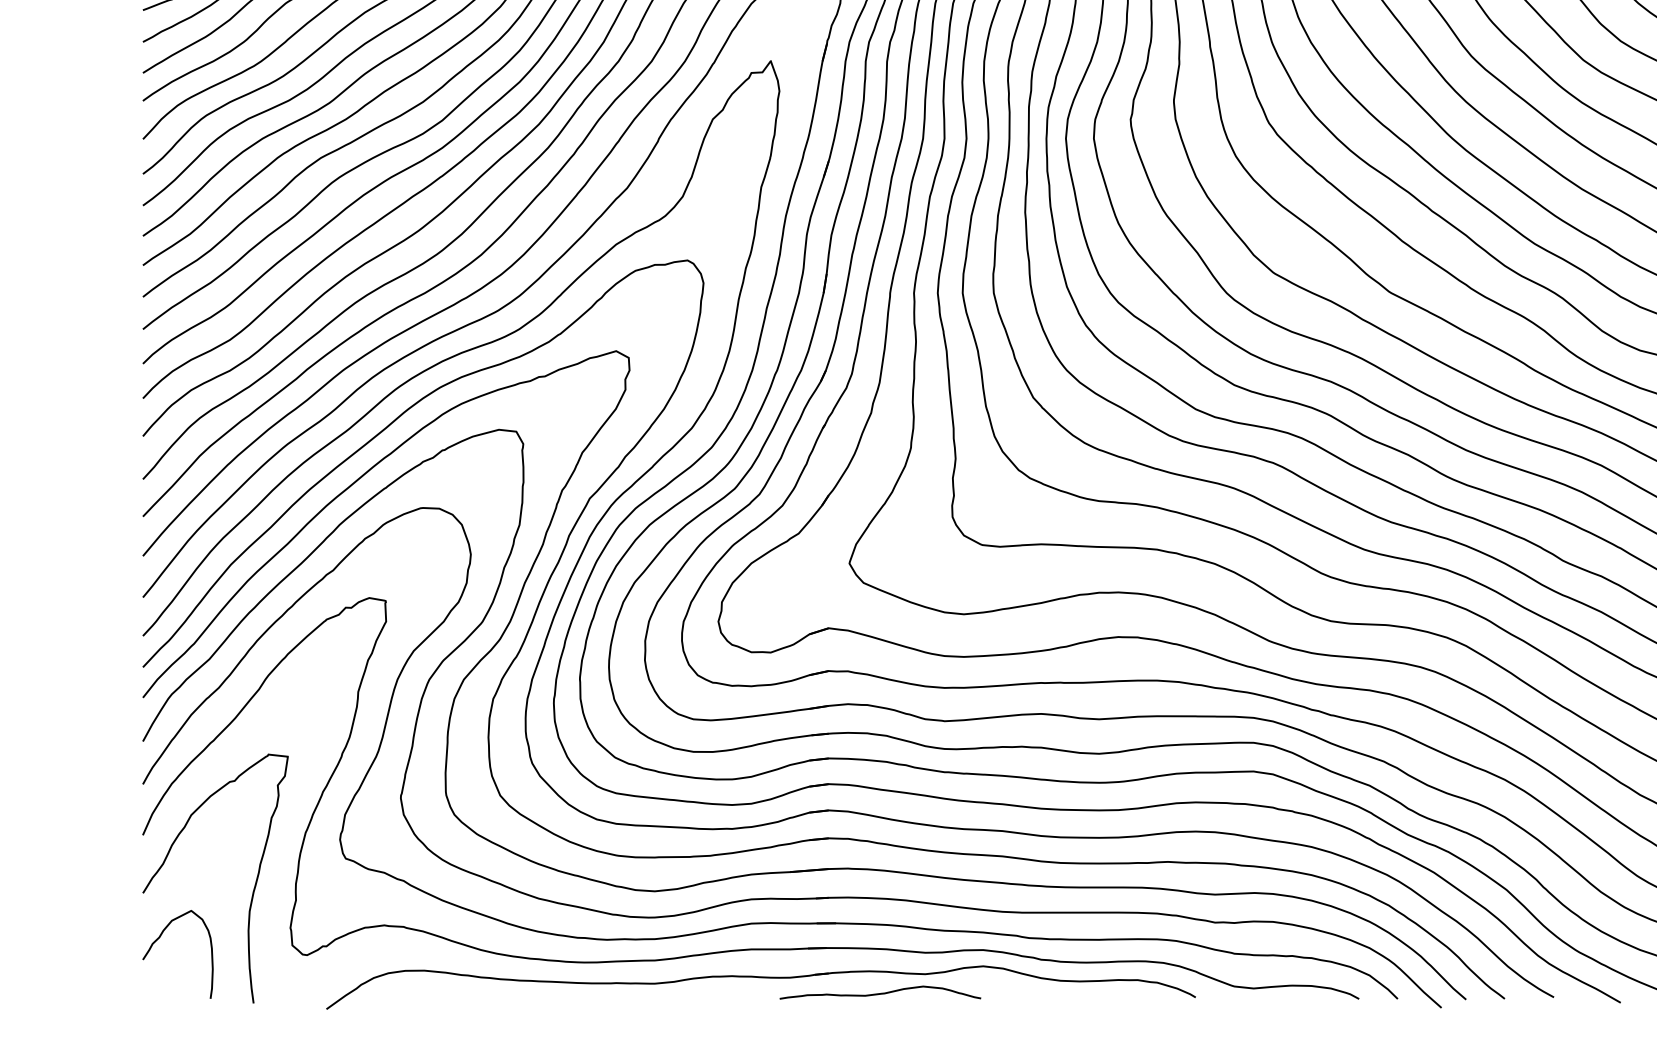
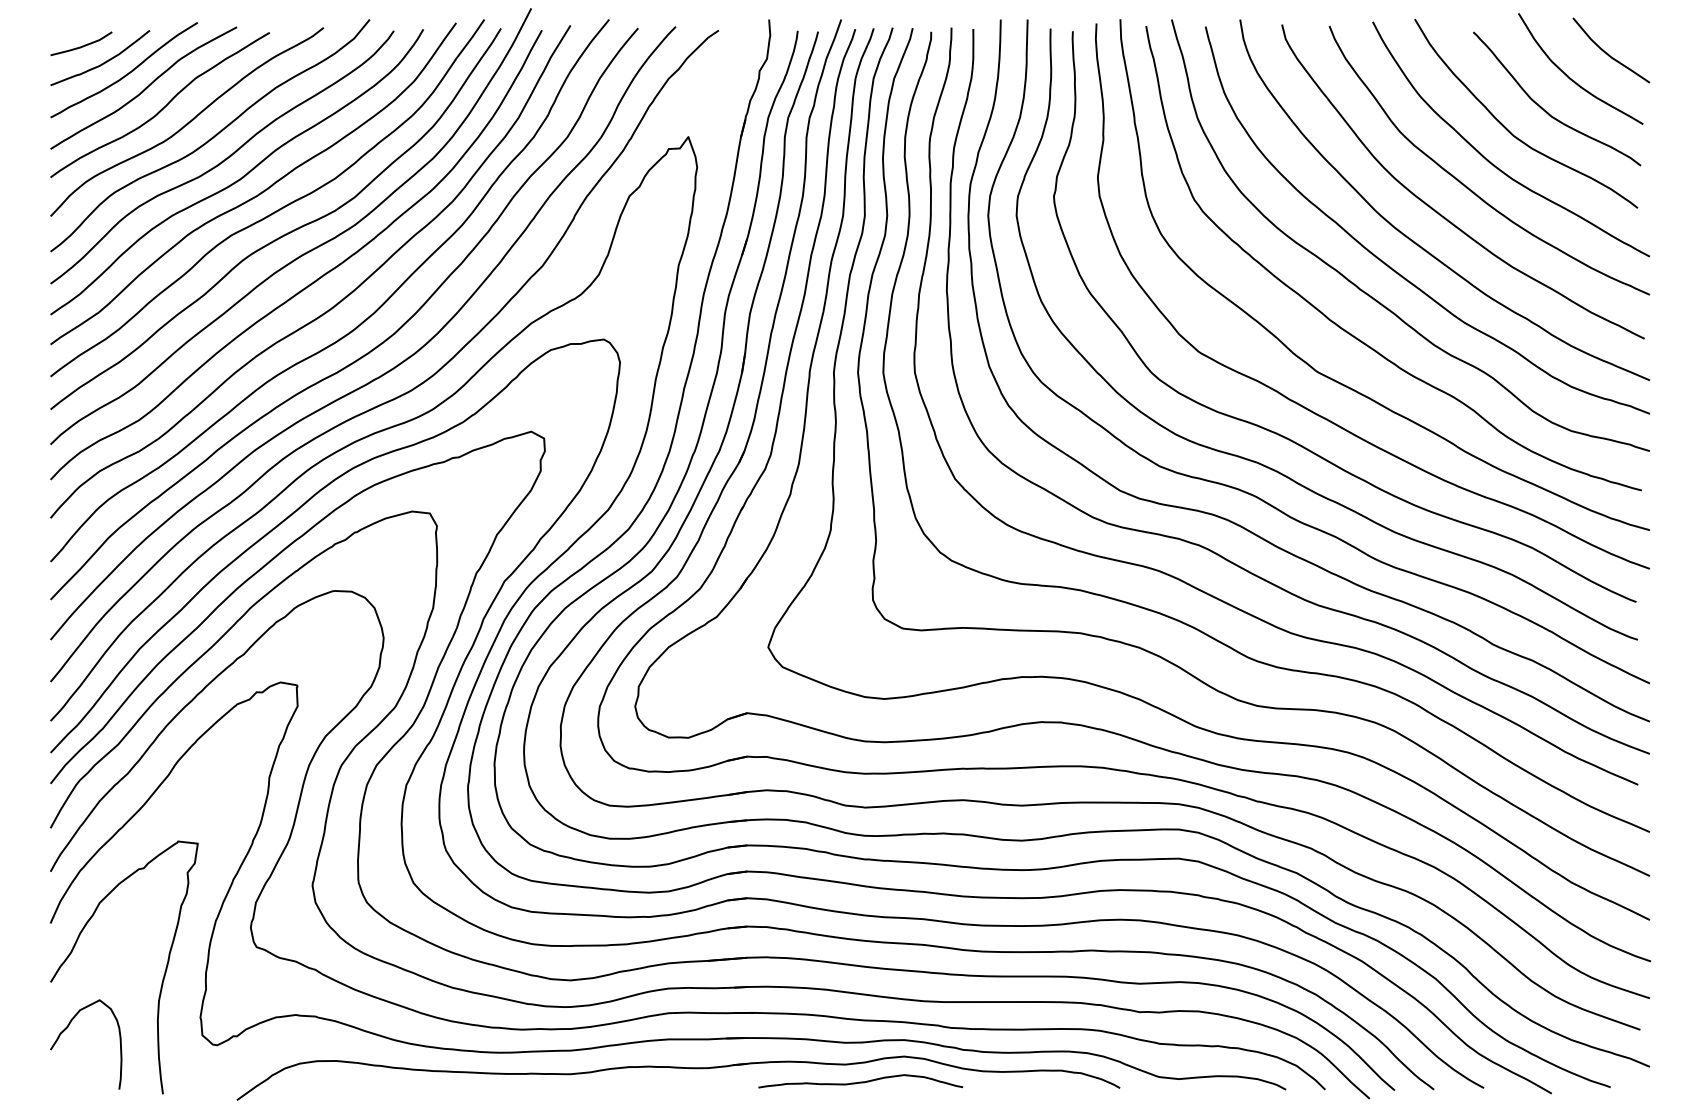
curve: (880, 992) -> (860, 1081), moved

